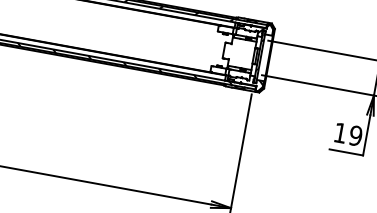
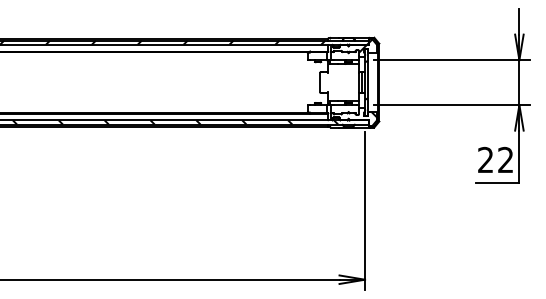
text: (348, 134) -> (495, 159), 19 -> 22

